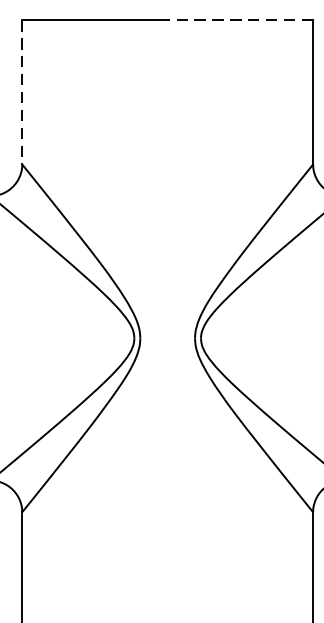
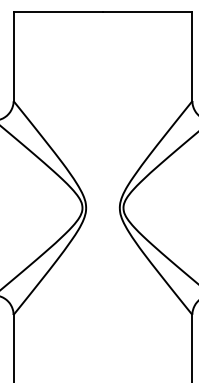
line: (240, 20) -> (147, 12), dashed -> solid
line: (22, 93) -> (13, 57), dashed -> solid

